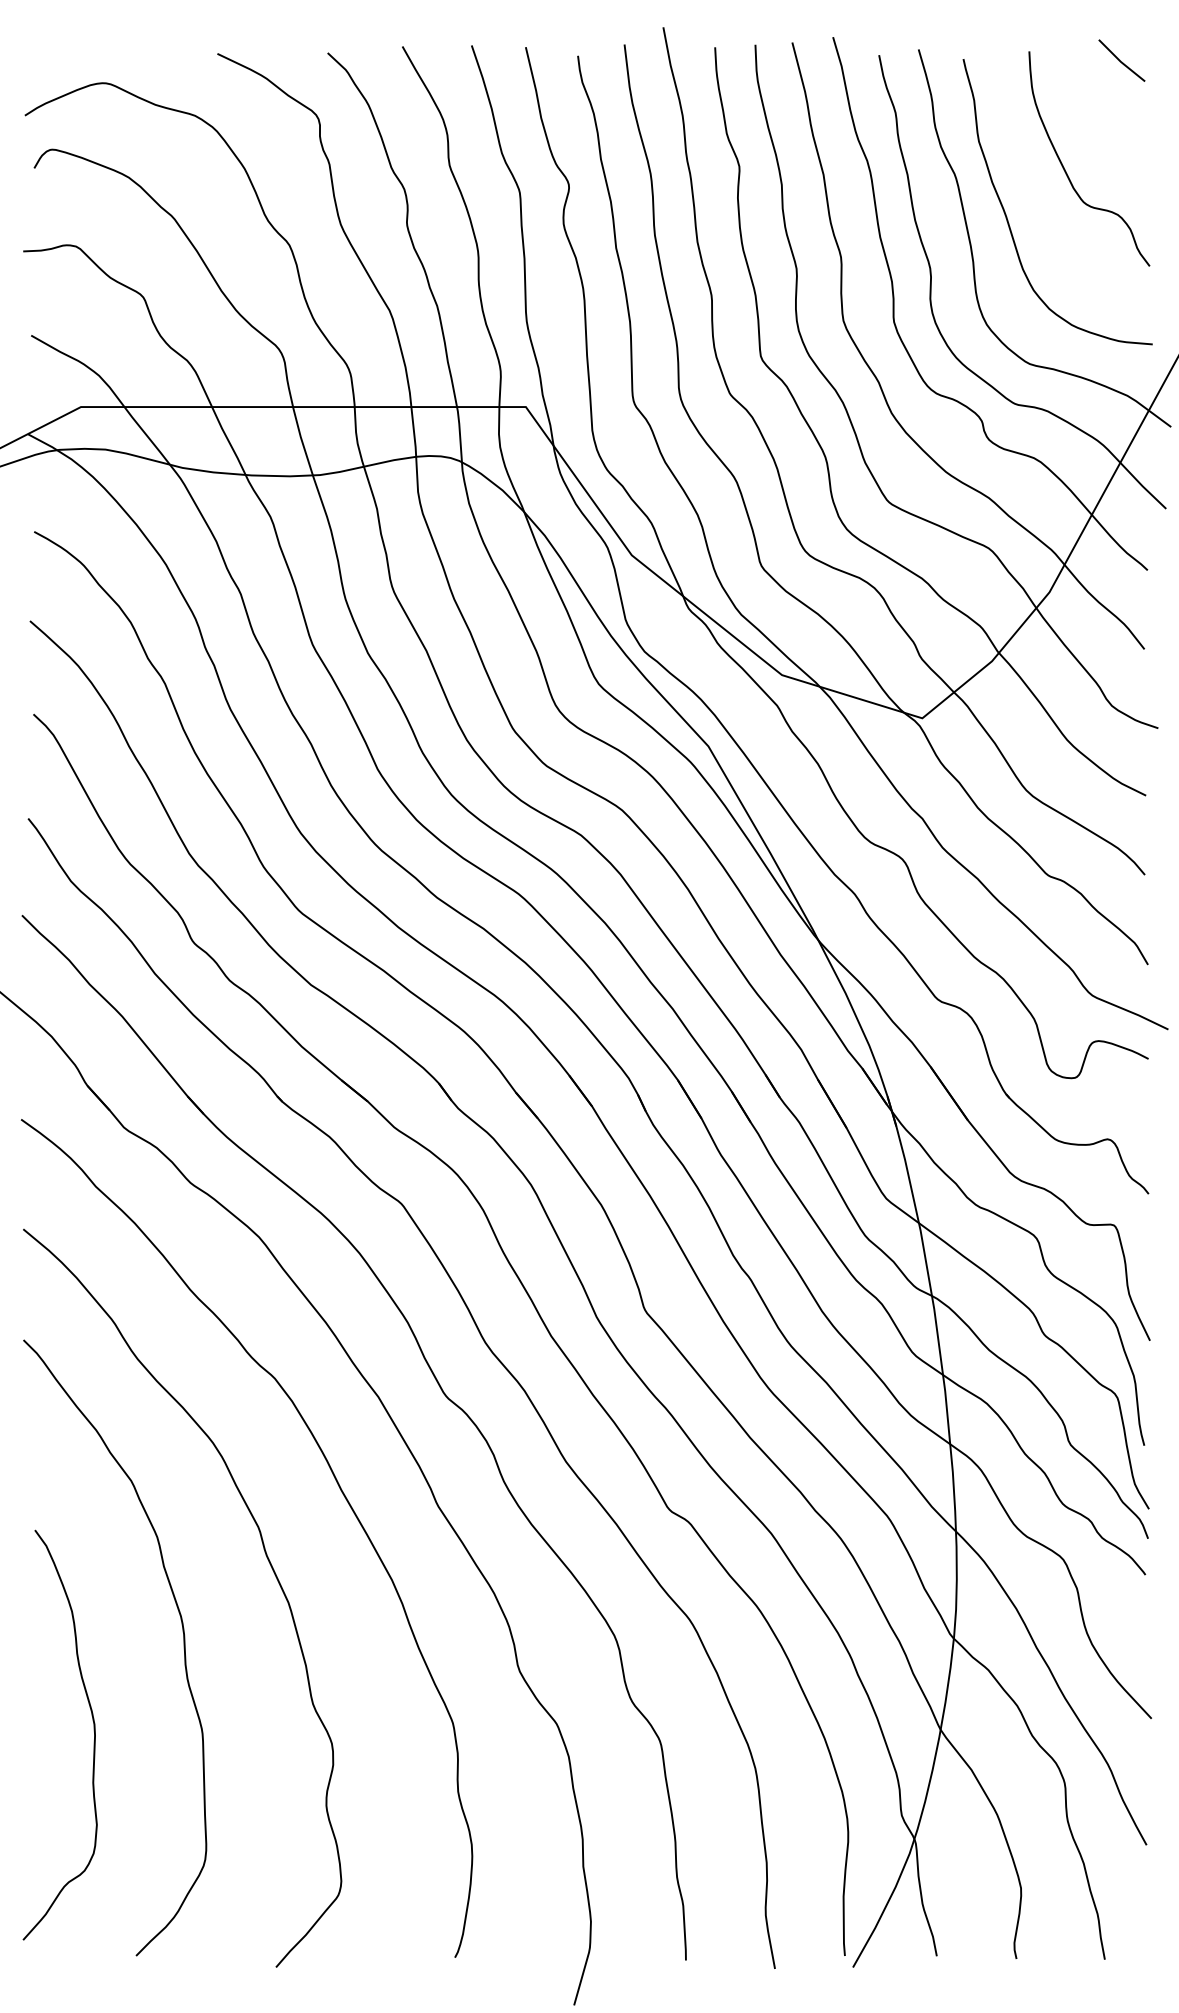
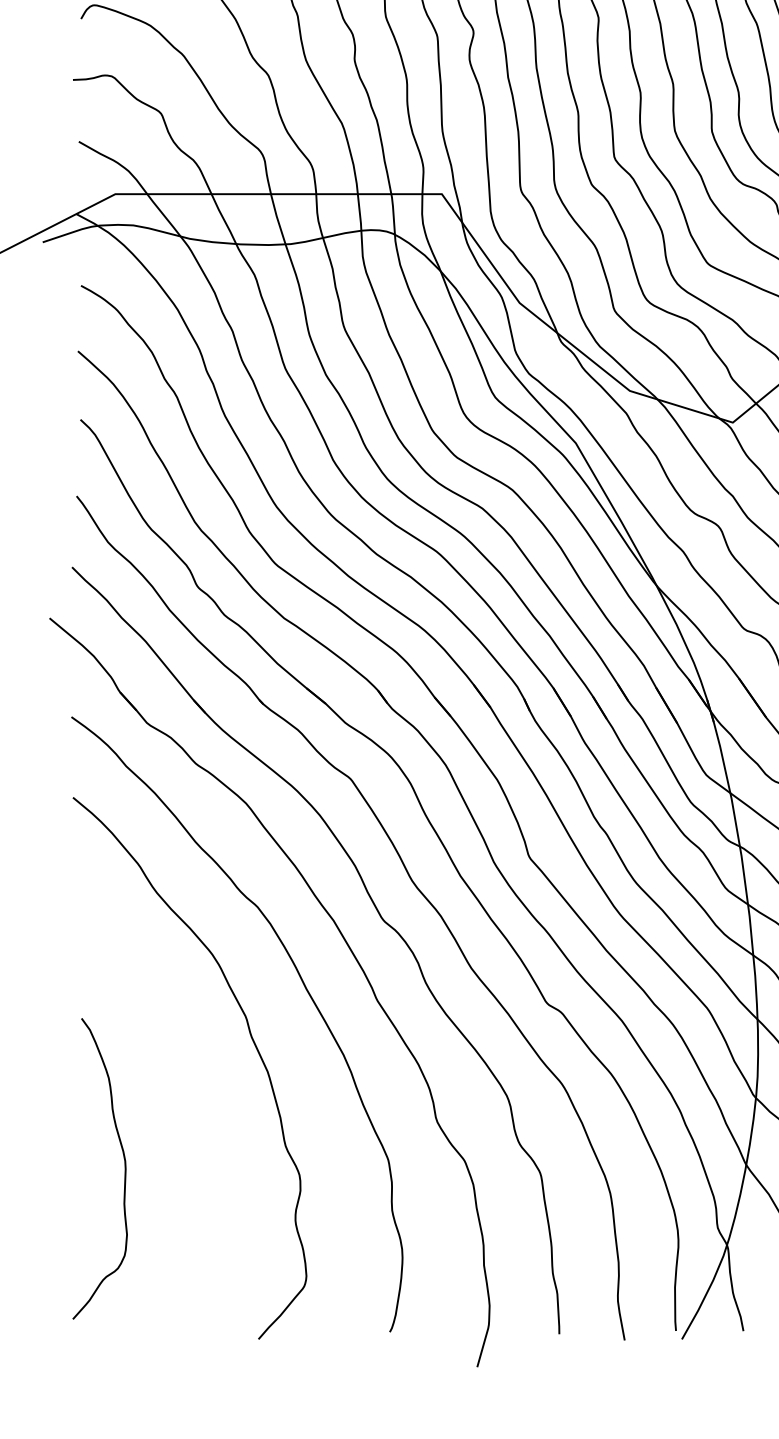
curve: (183, 1647) -> (190, 1104), removed

